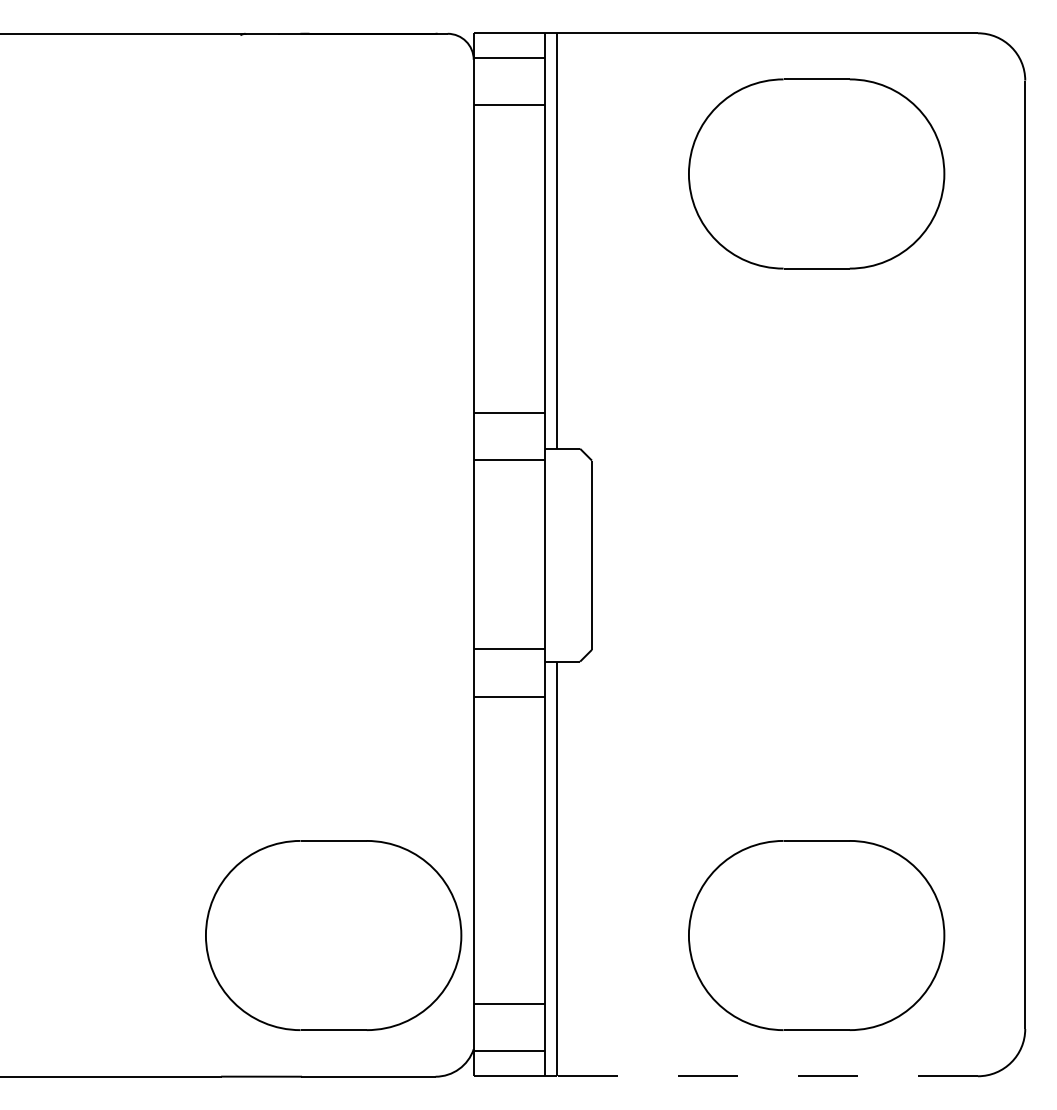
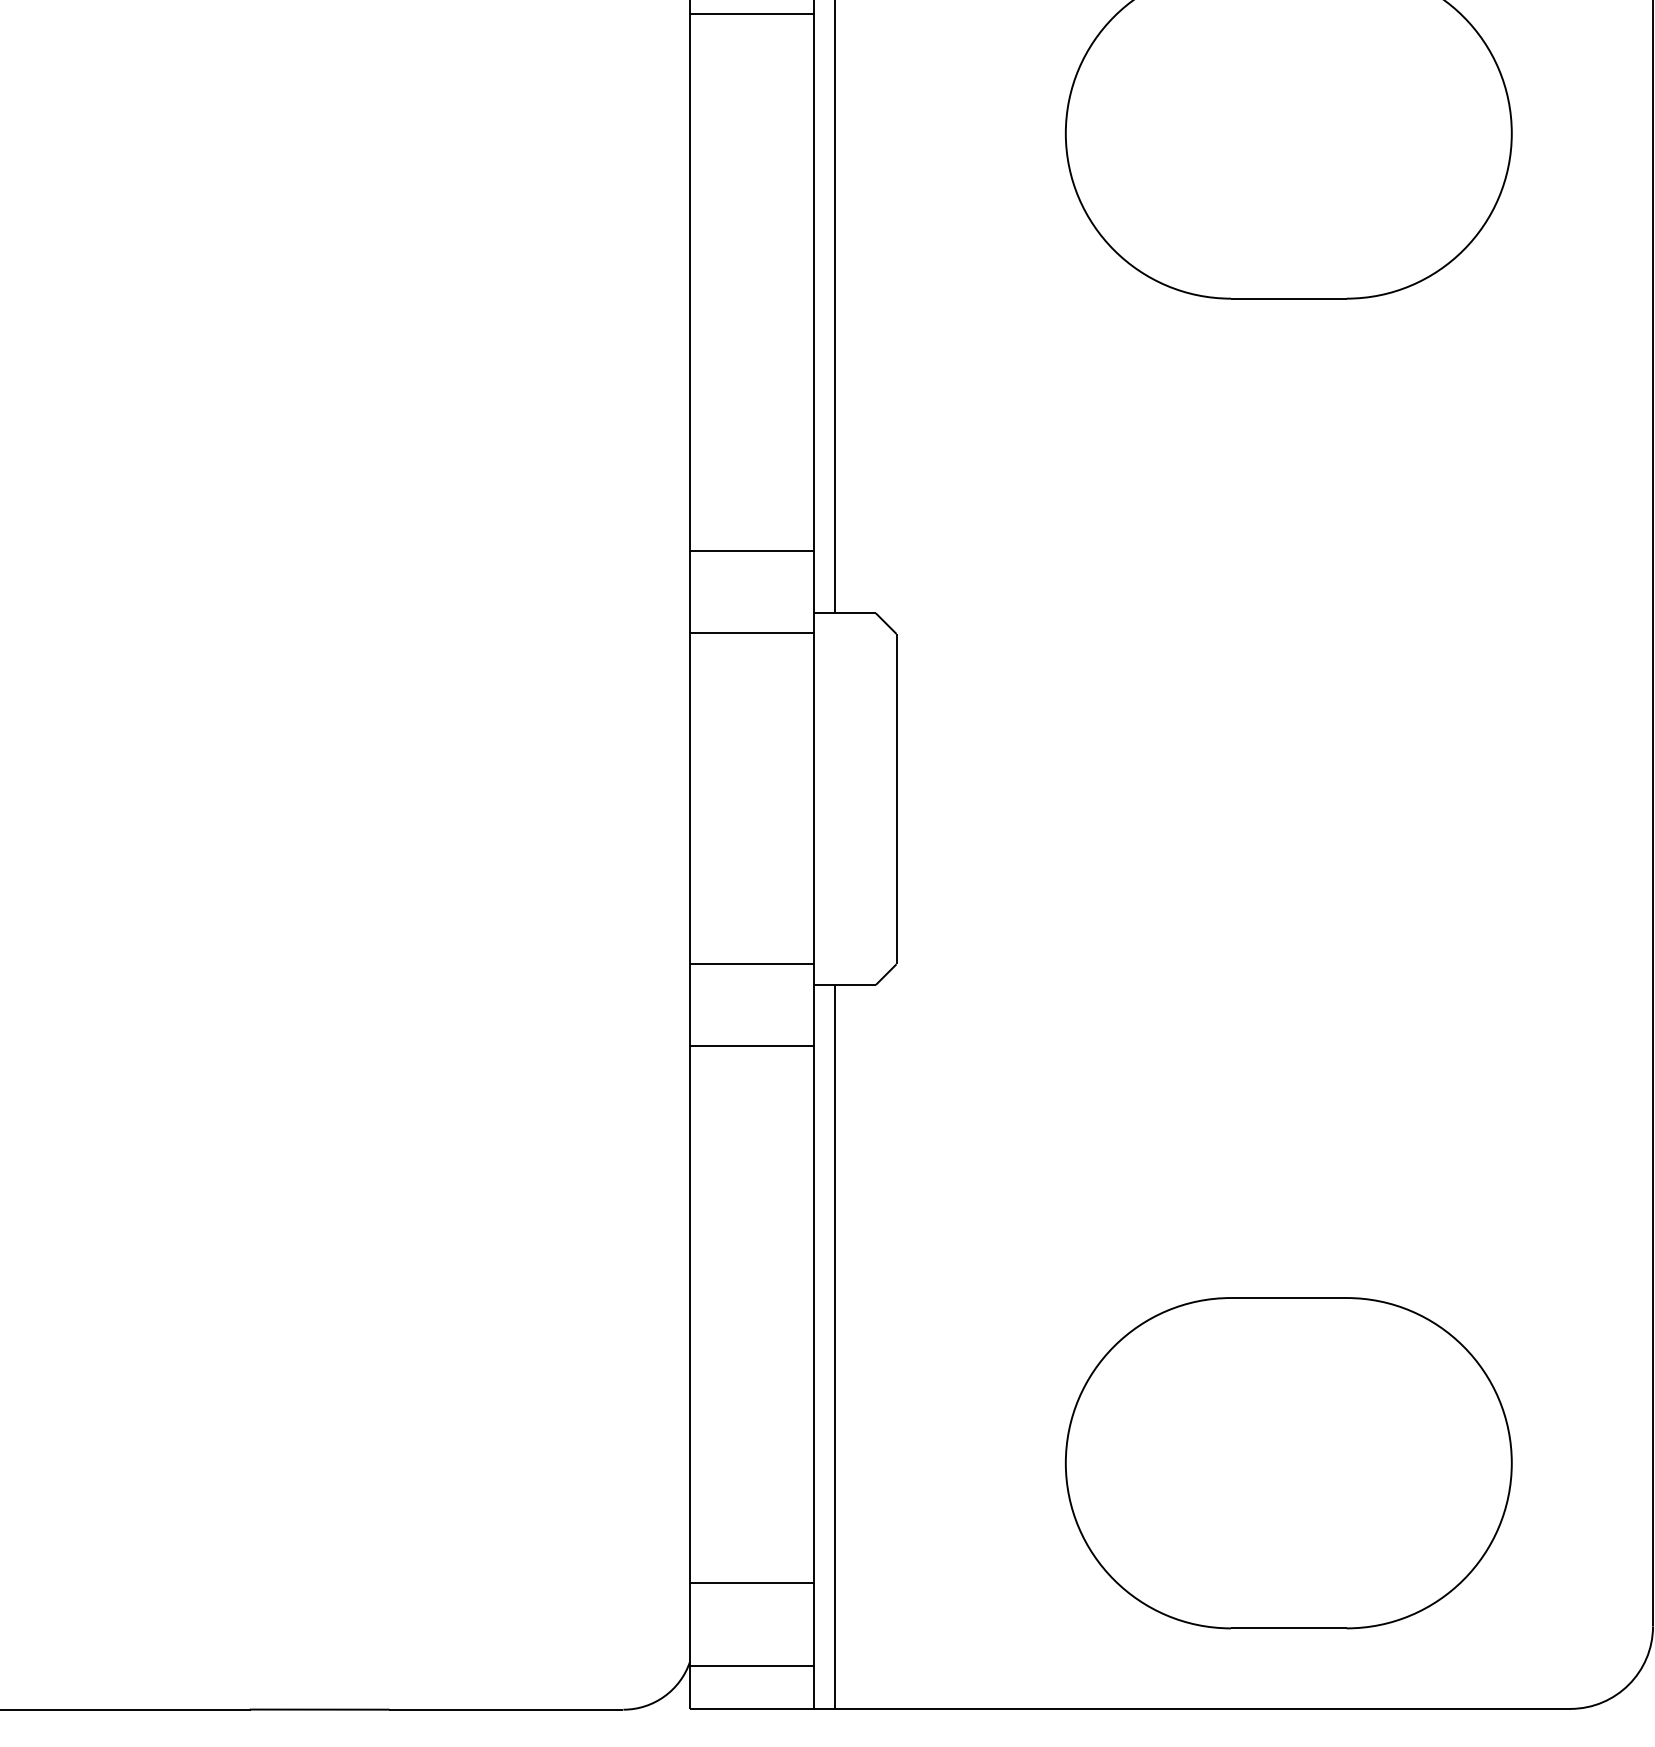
part: (333, 935) -> (445, 1463), removed
line: (767, 1076) -> (1202, 1709), dashed -> solid

